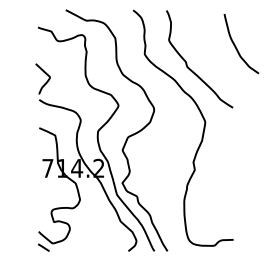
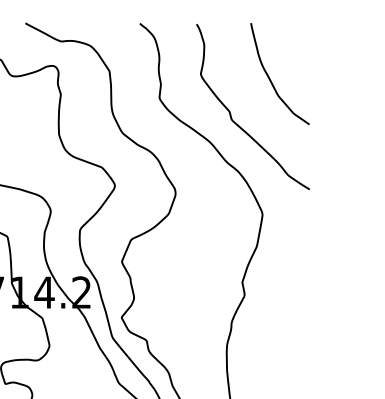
curve: (236, 46) -> (271, 78), moved

